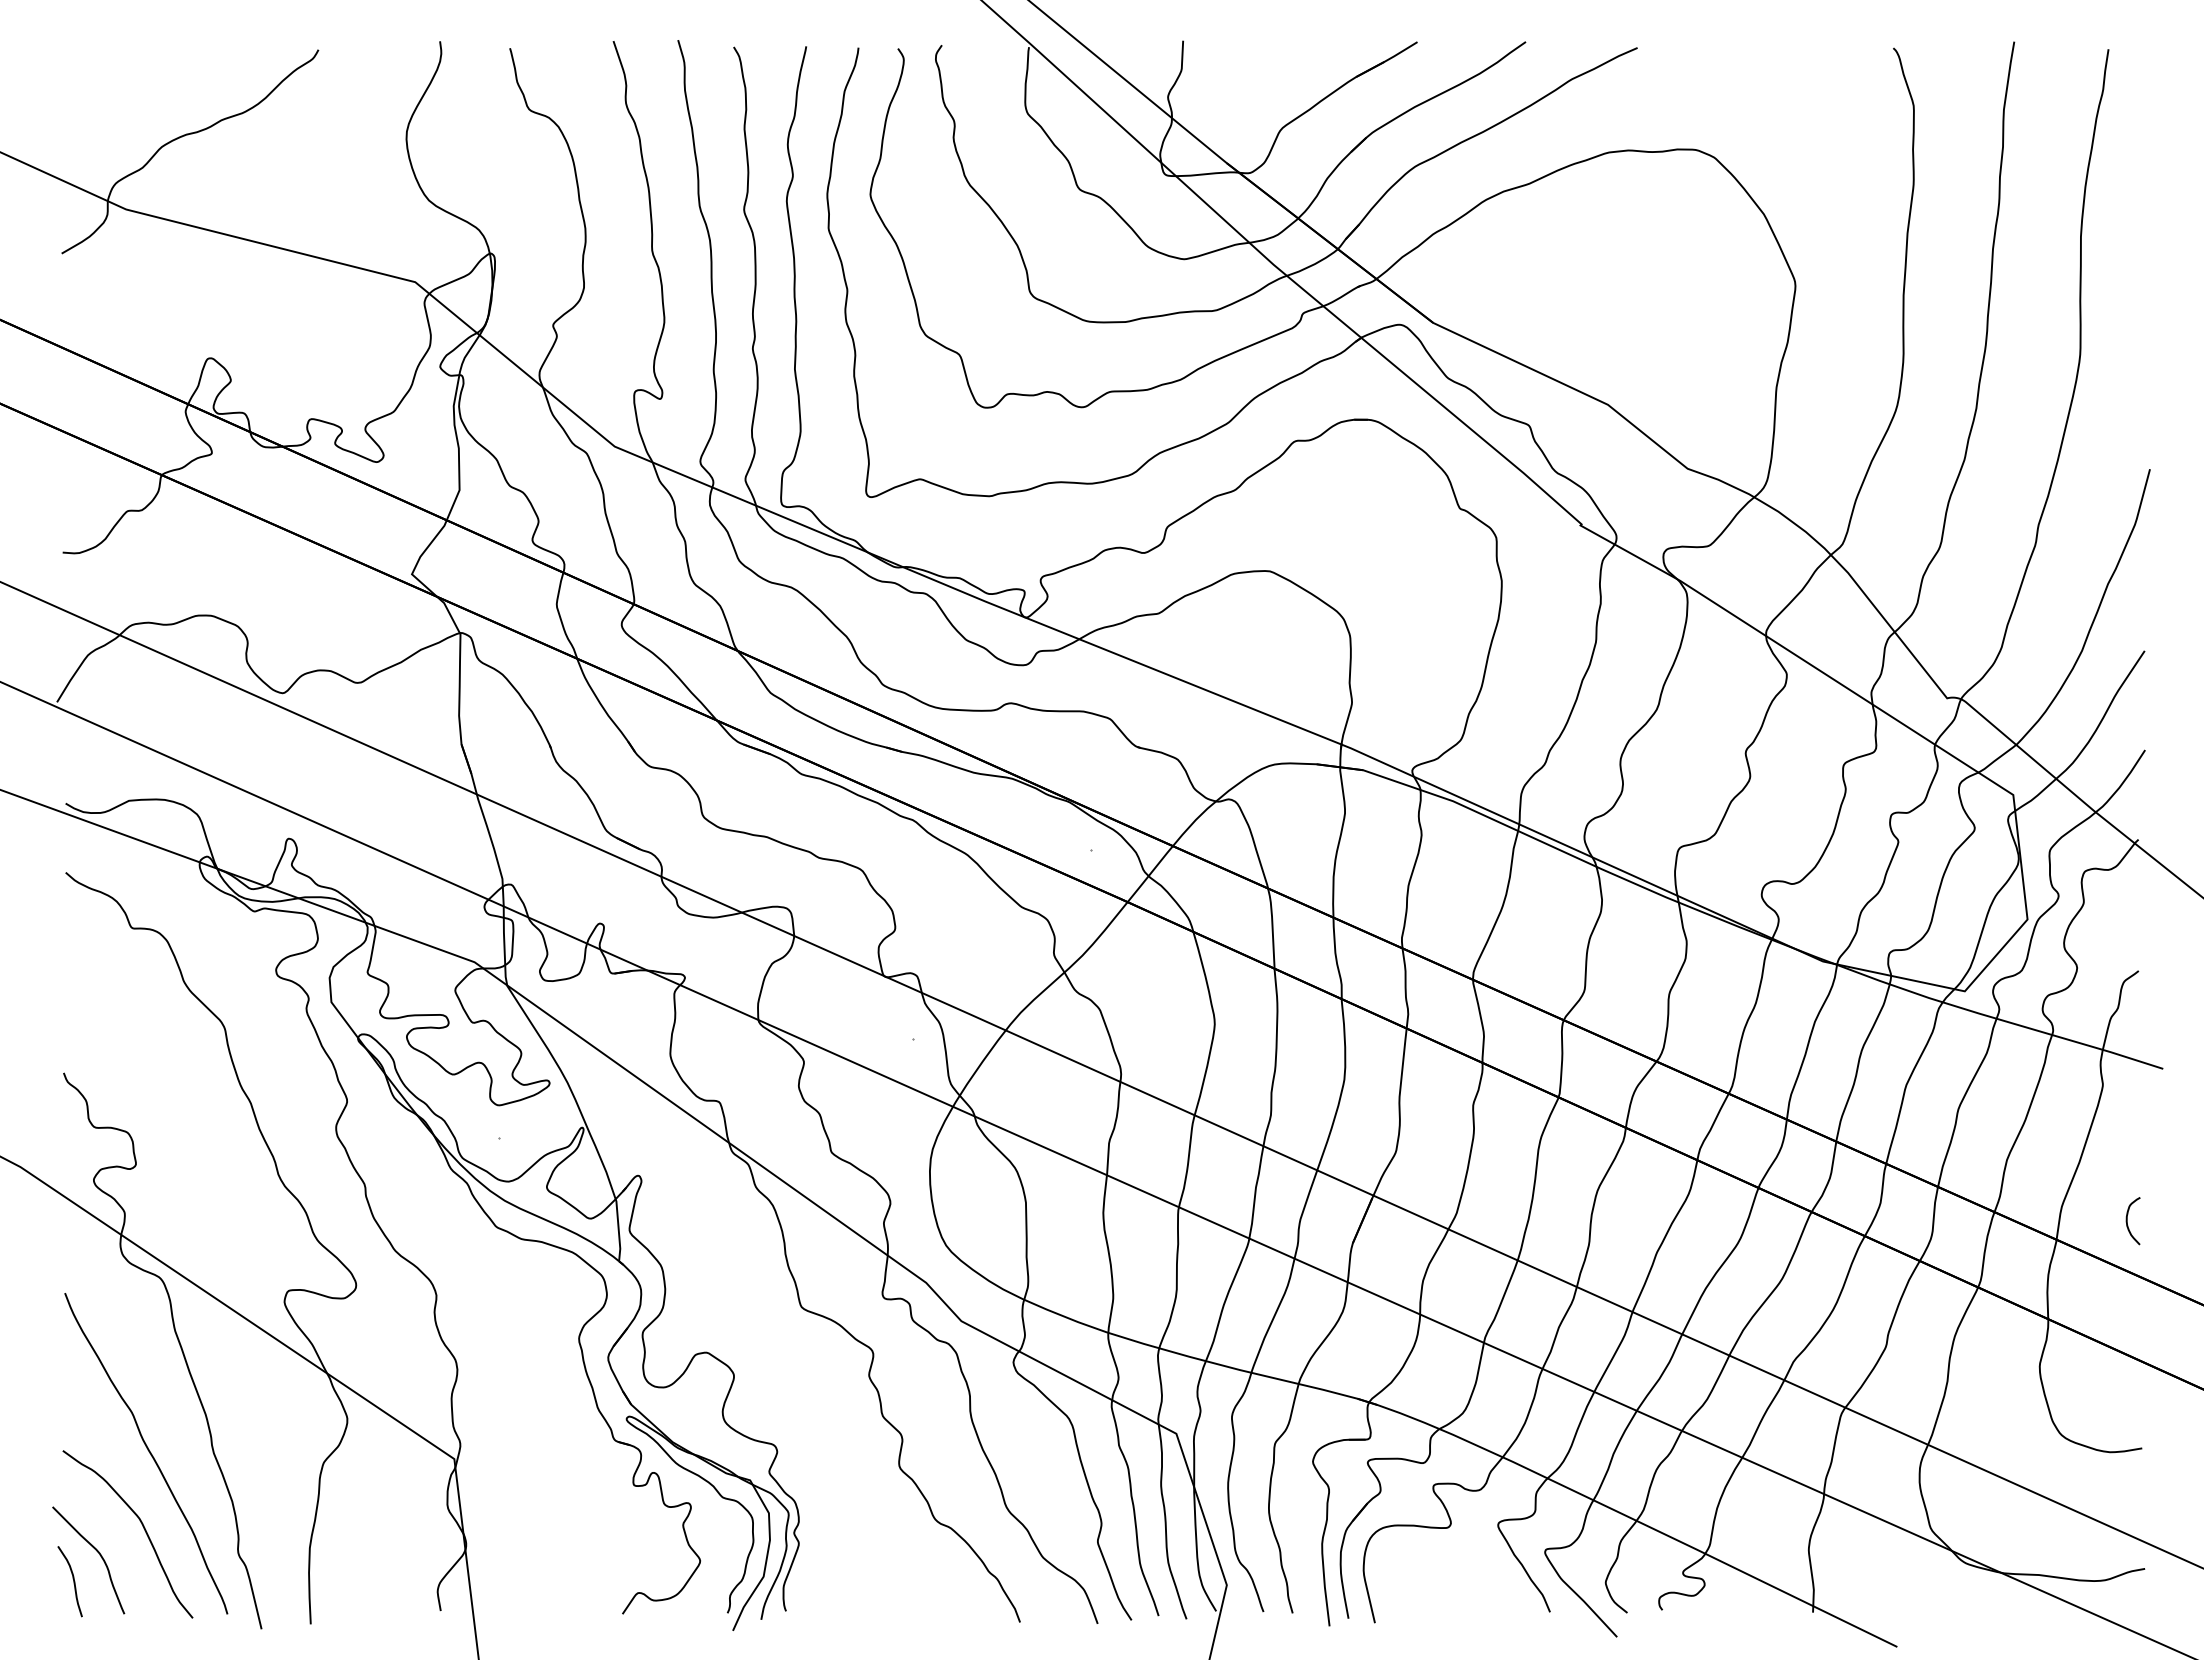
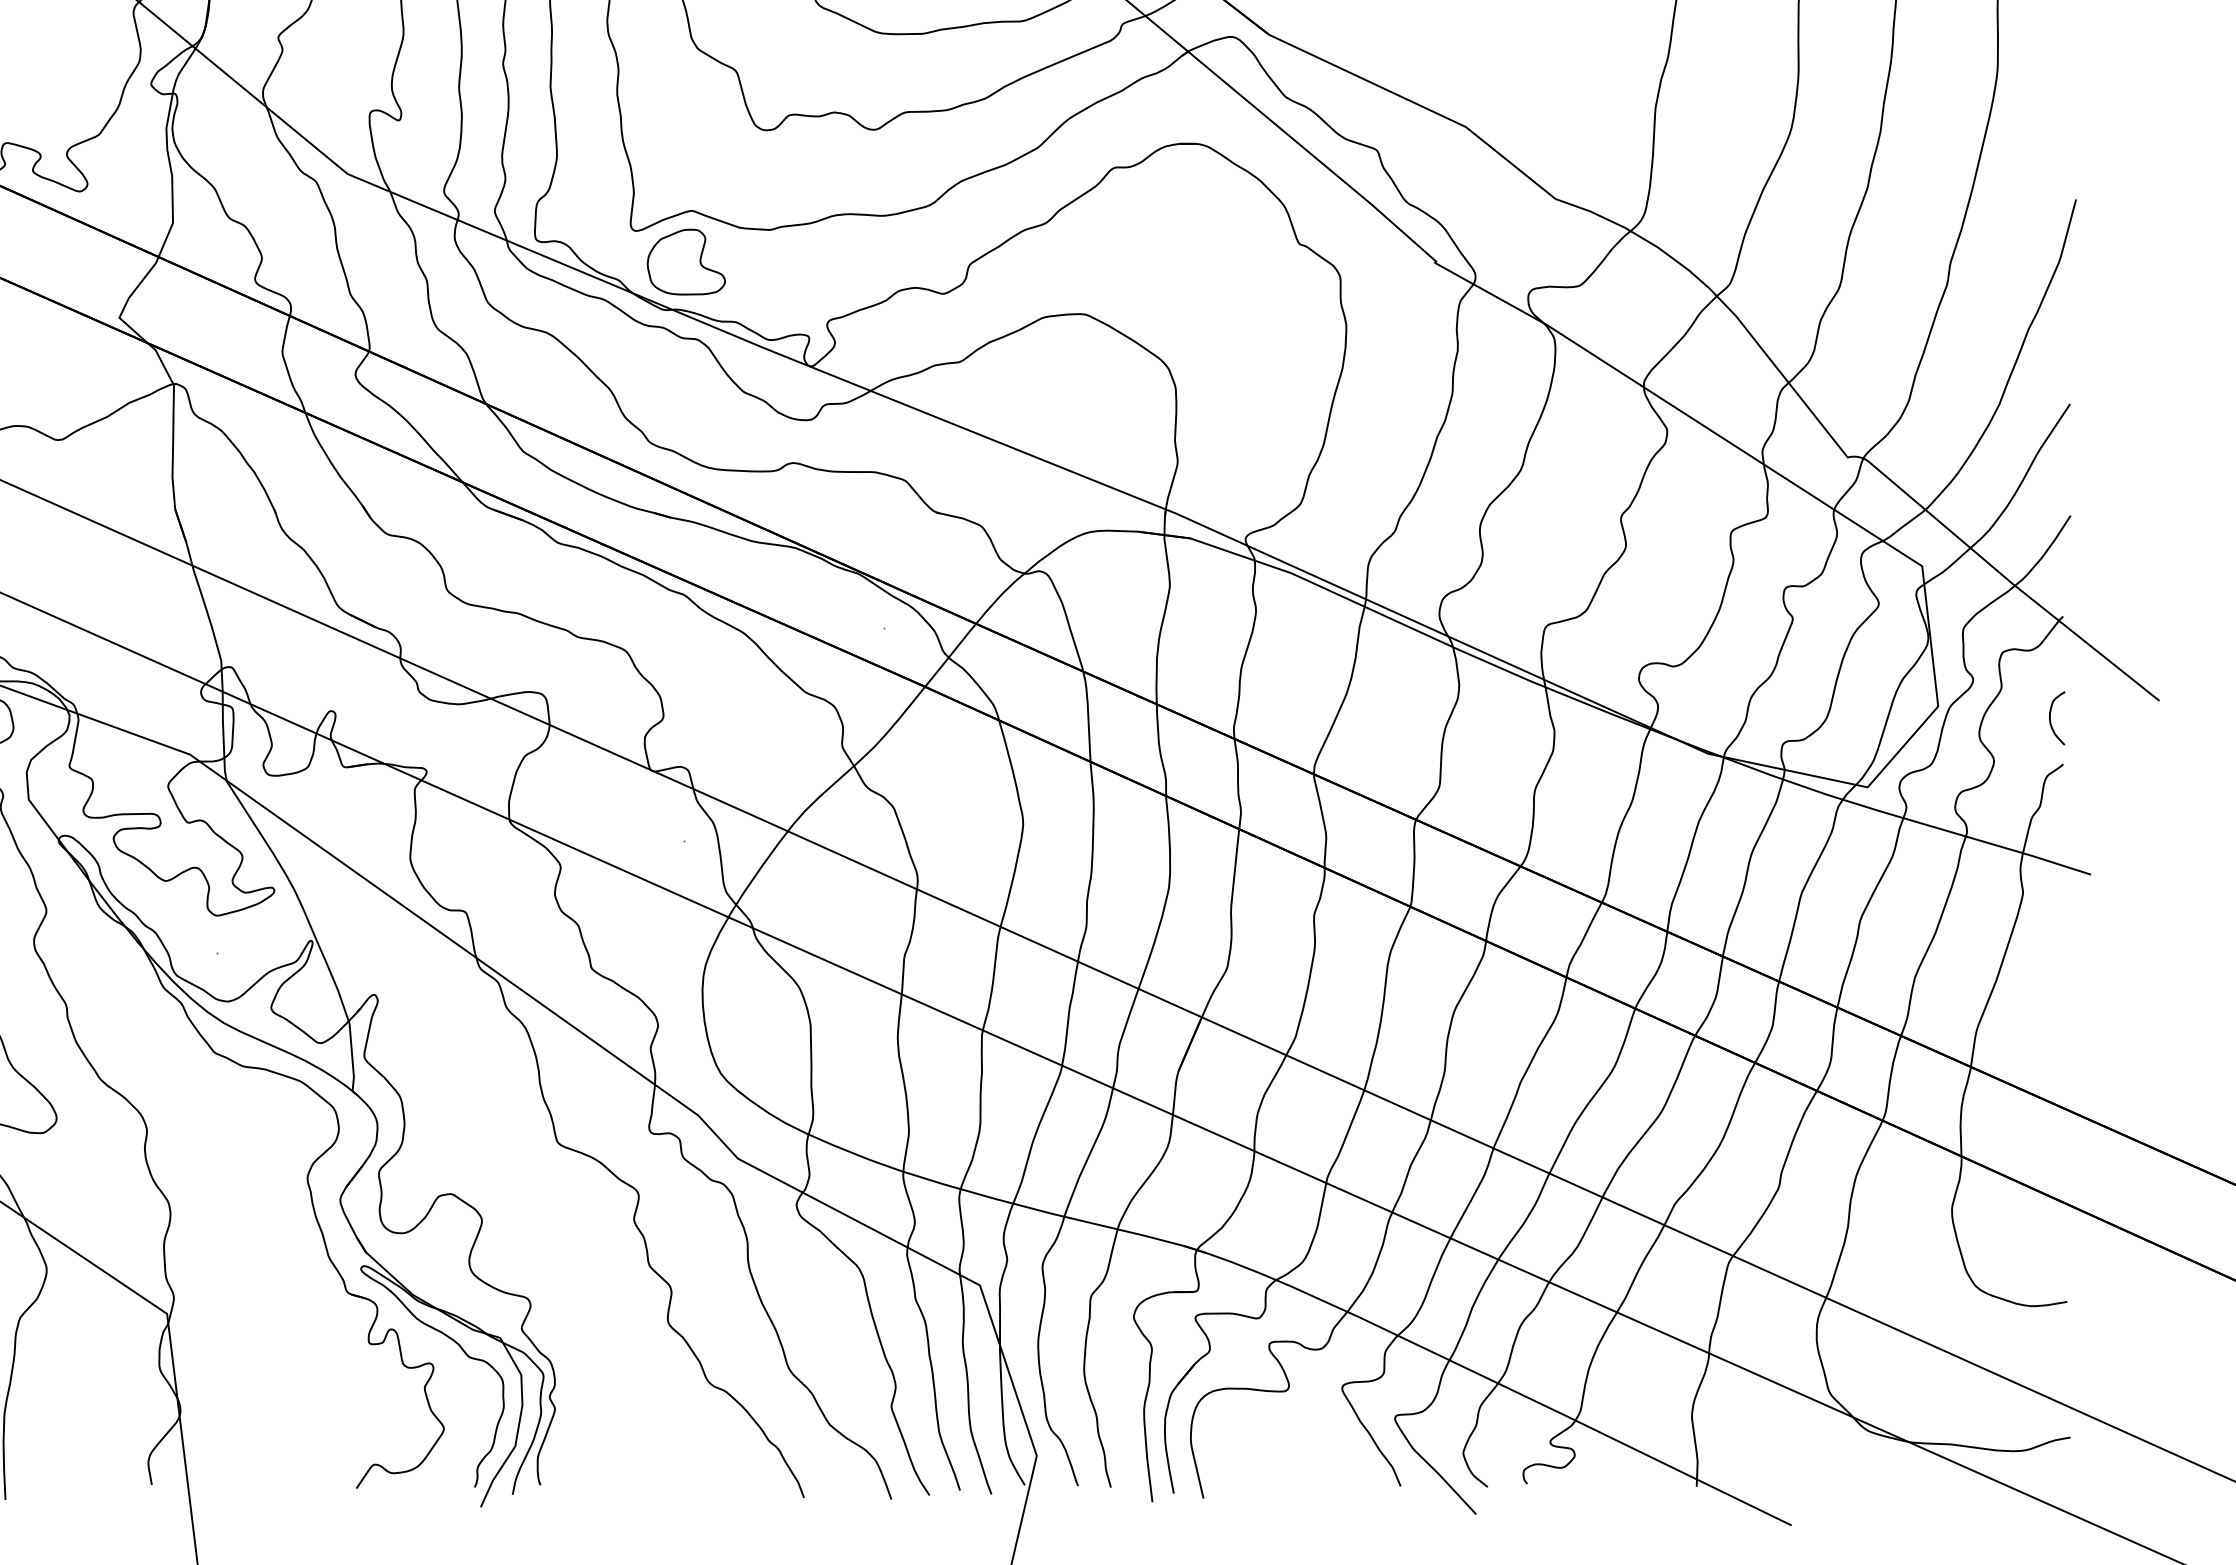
part: (915, 524) -> (686, 261), added
curve: (2127, 1221) -> (2050, 718), moved

